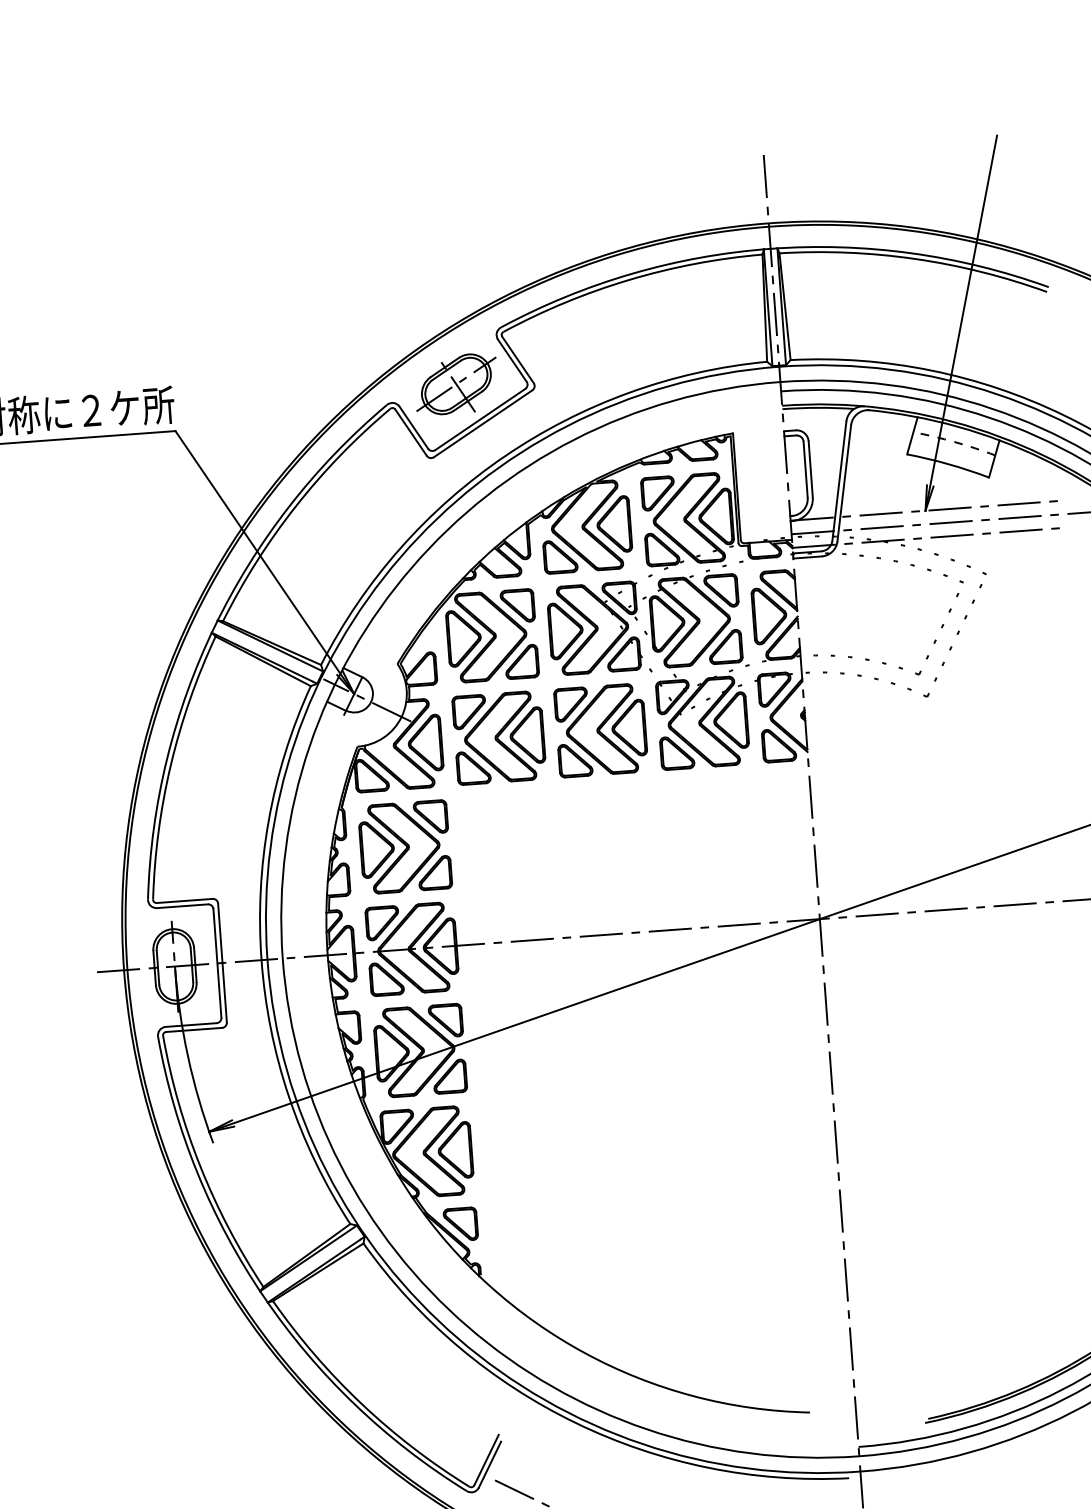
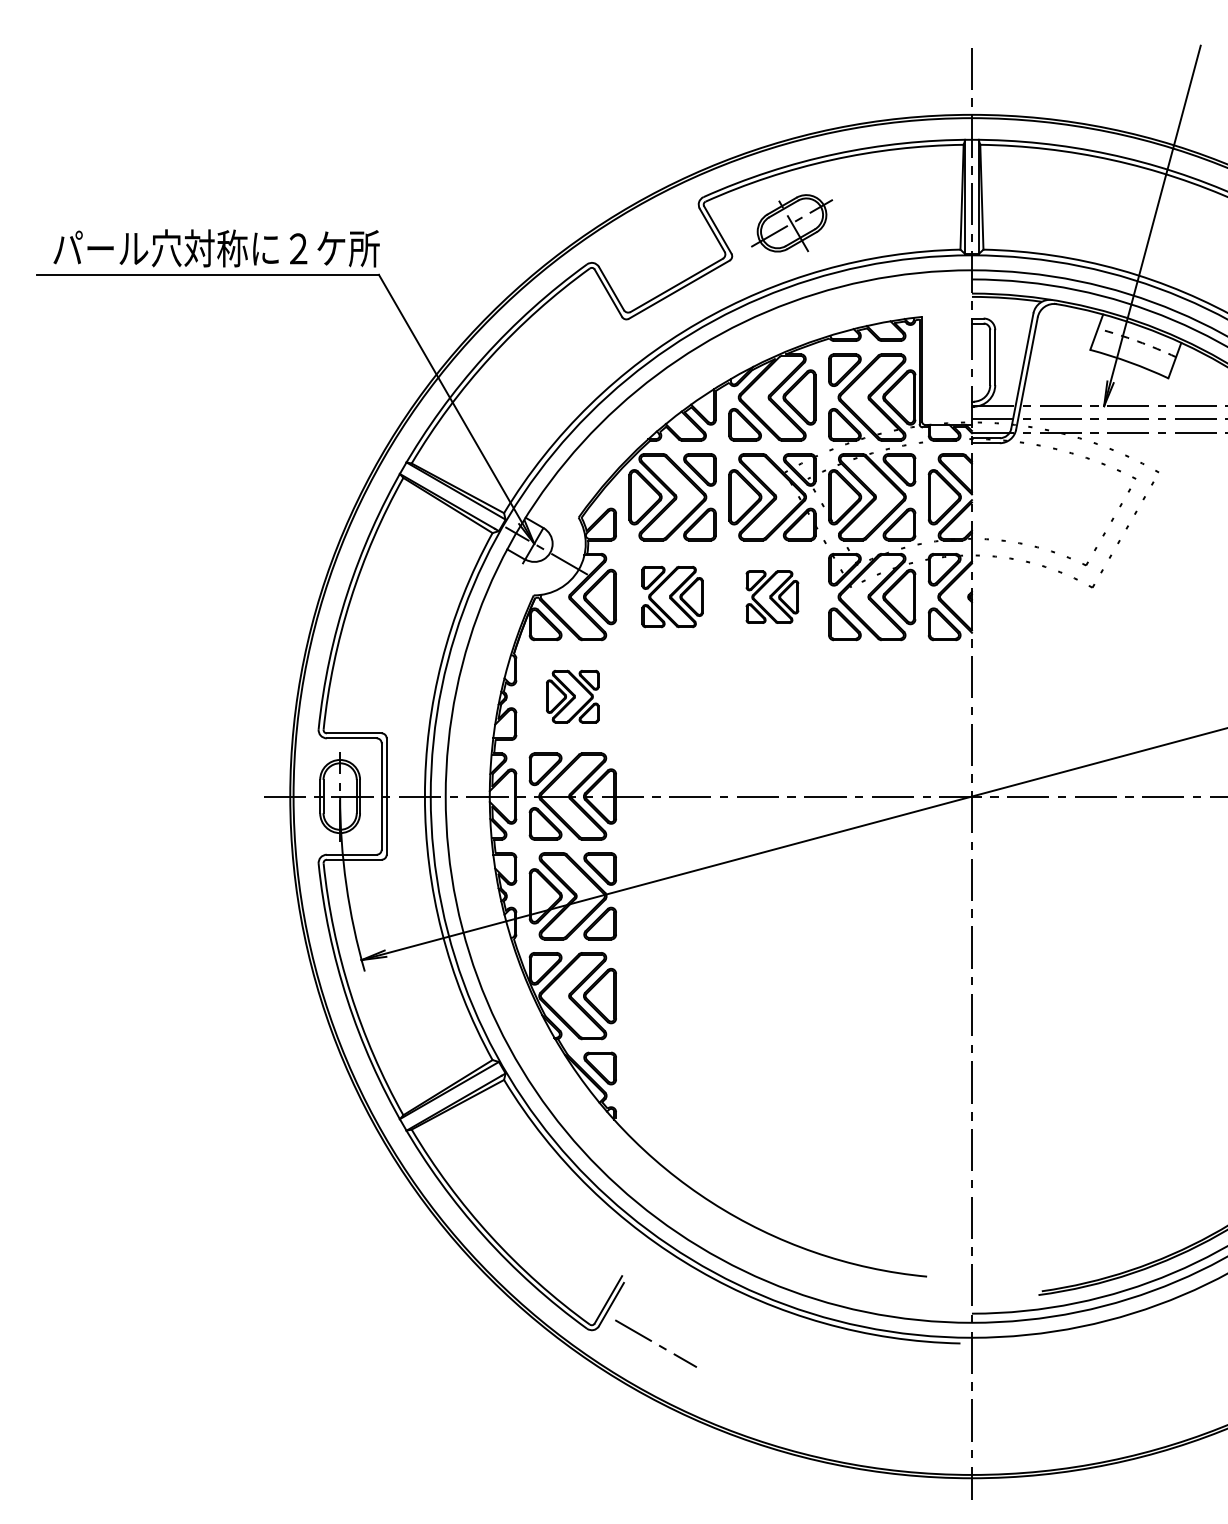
part: (456, 384) -> (792, 223), moved
part: (601, 730) -> (772, 597), size x0.6
part: (499, 737) -> (672, 596), size x0.7
part: (404, 846) -> (572, 696), size x0.6

